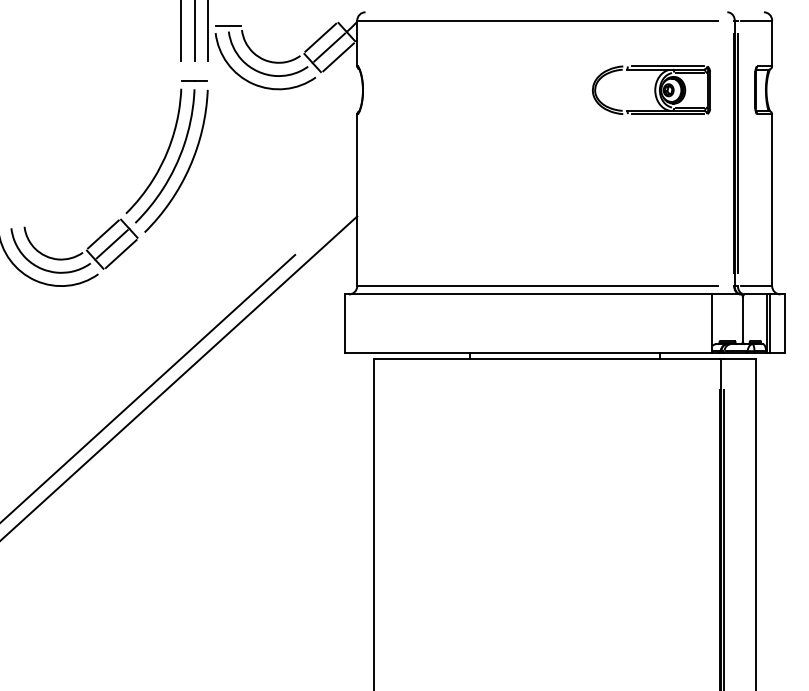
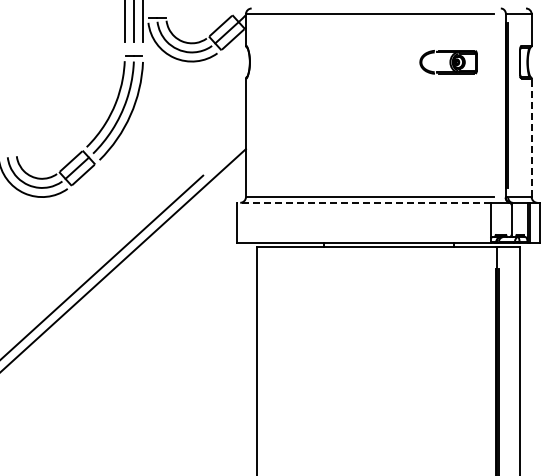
part: (651, 90) -> (448, 62), size x0.7
line: (771, 199) -> (531, 137), solid -> dashed
line: (527, 293) -> (363, 202), solid -> dashed

